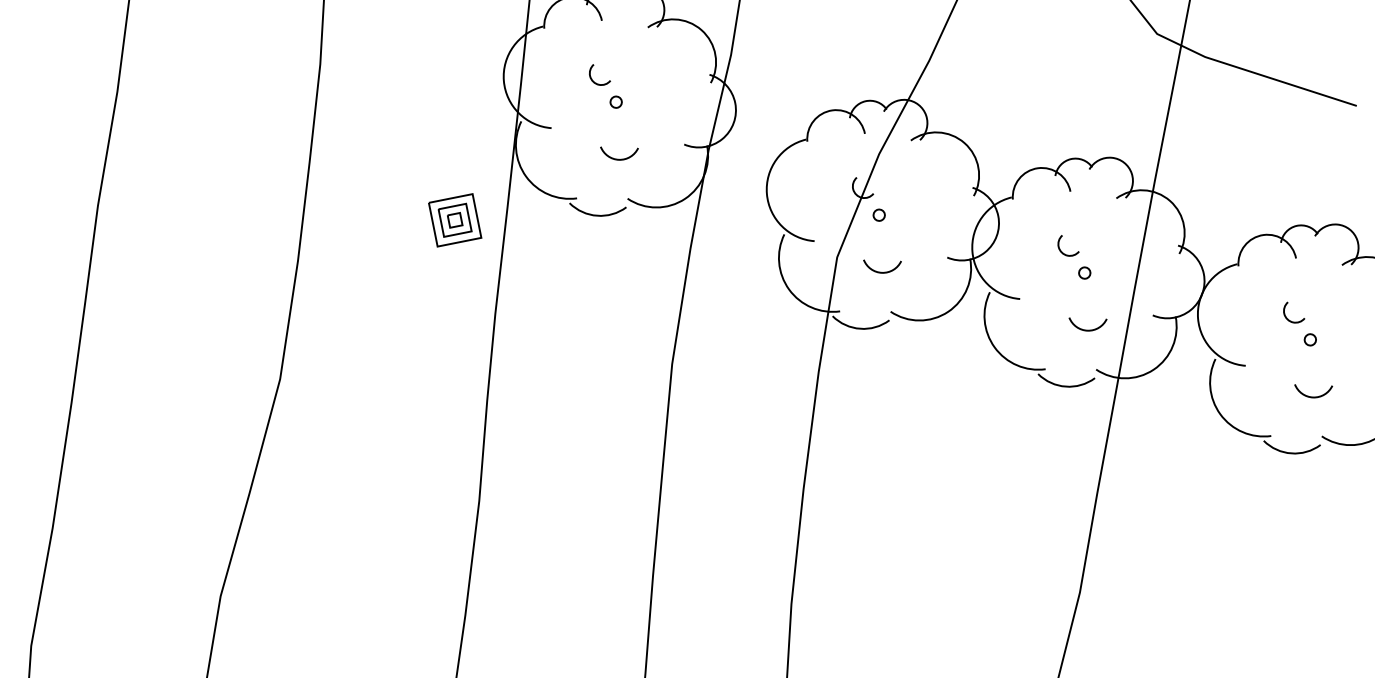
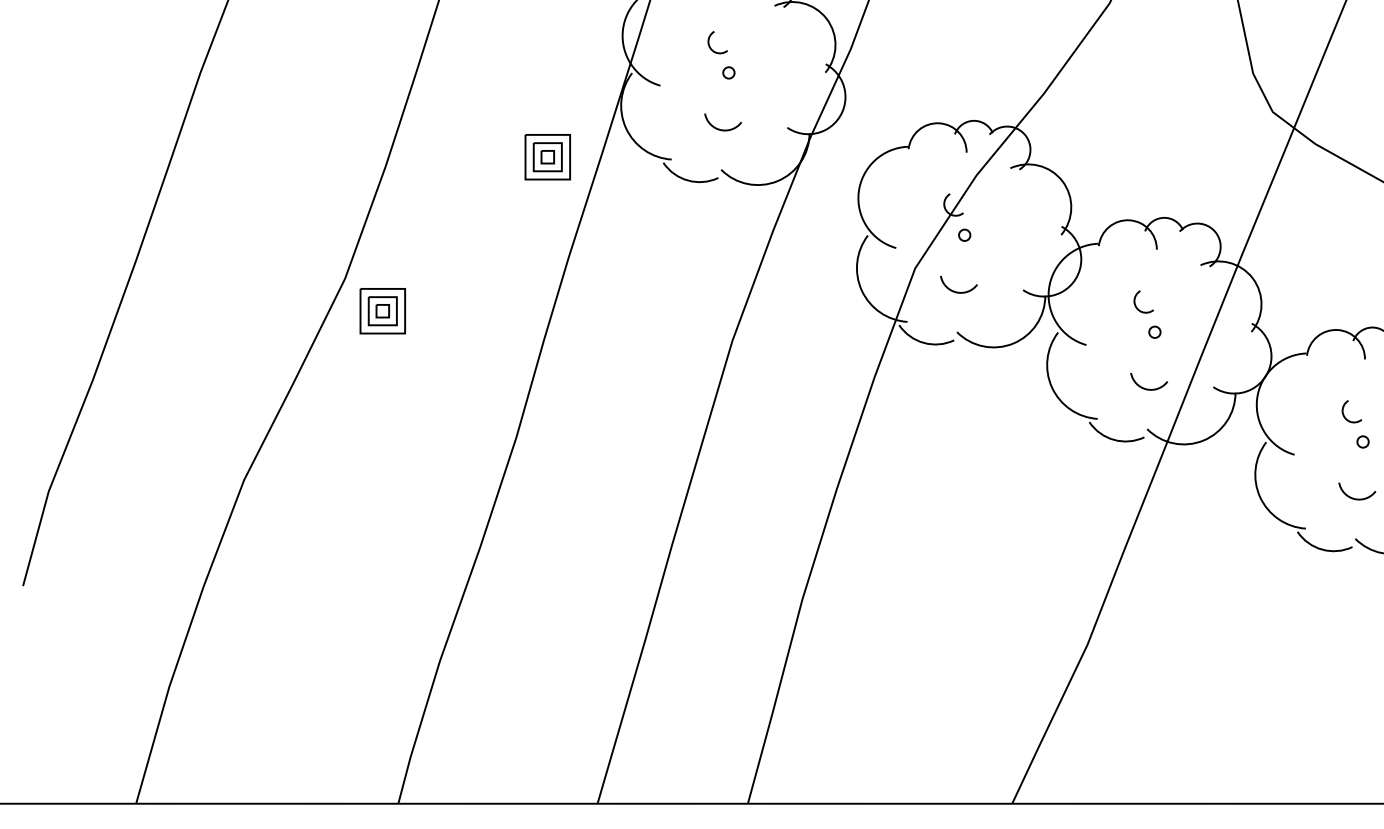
part: (323, 404) -> (382, 311), added

